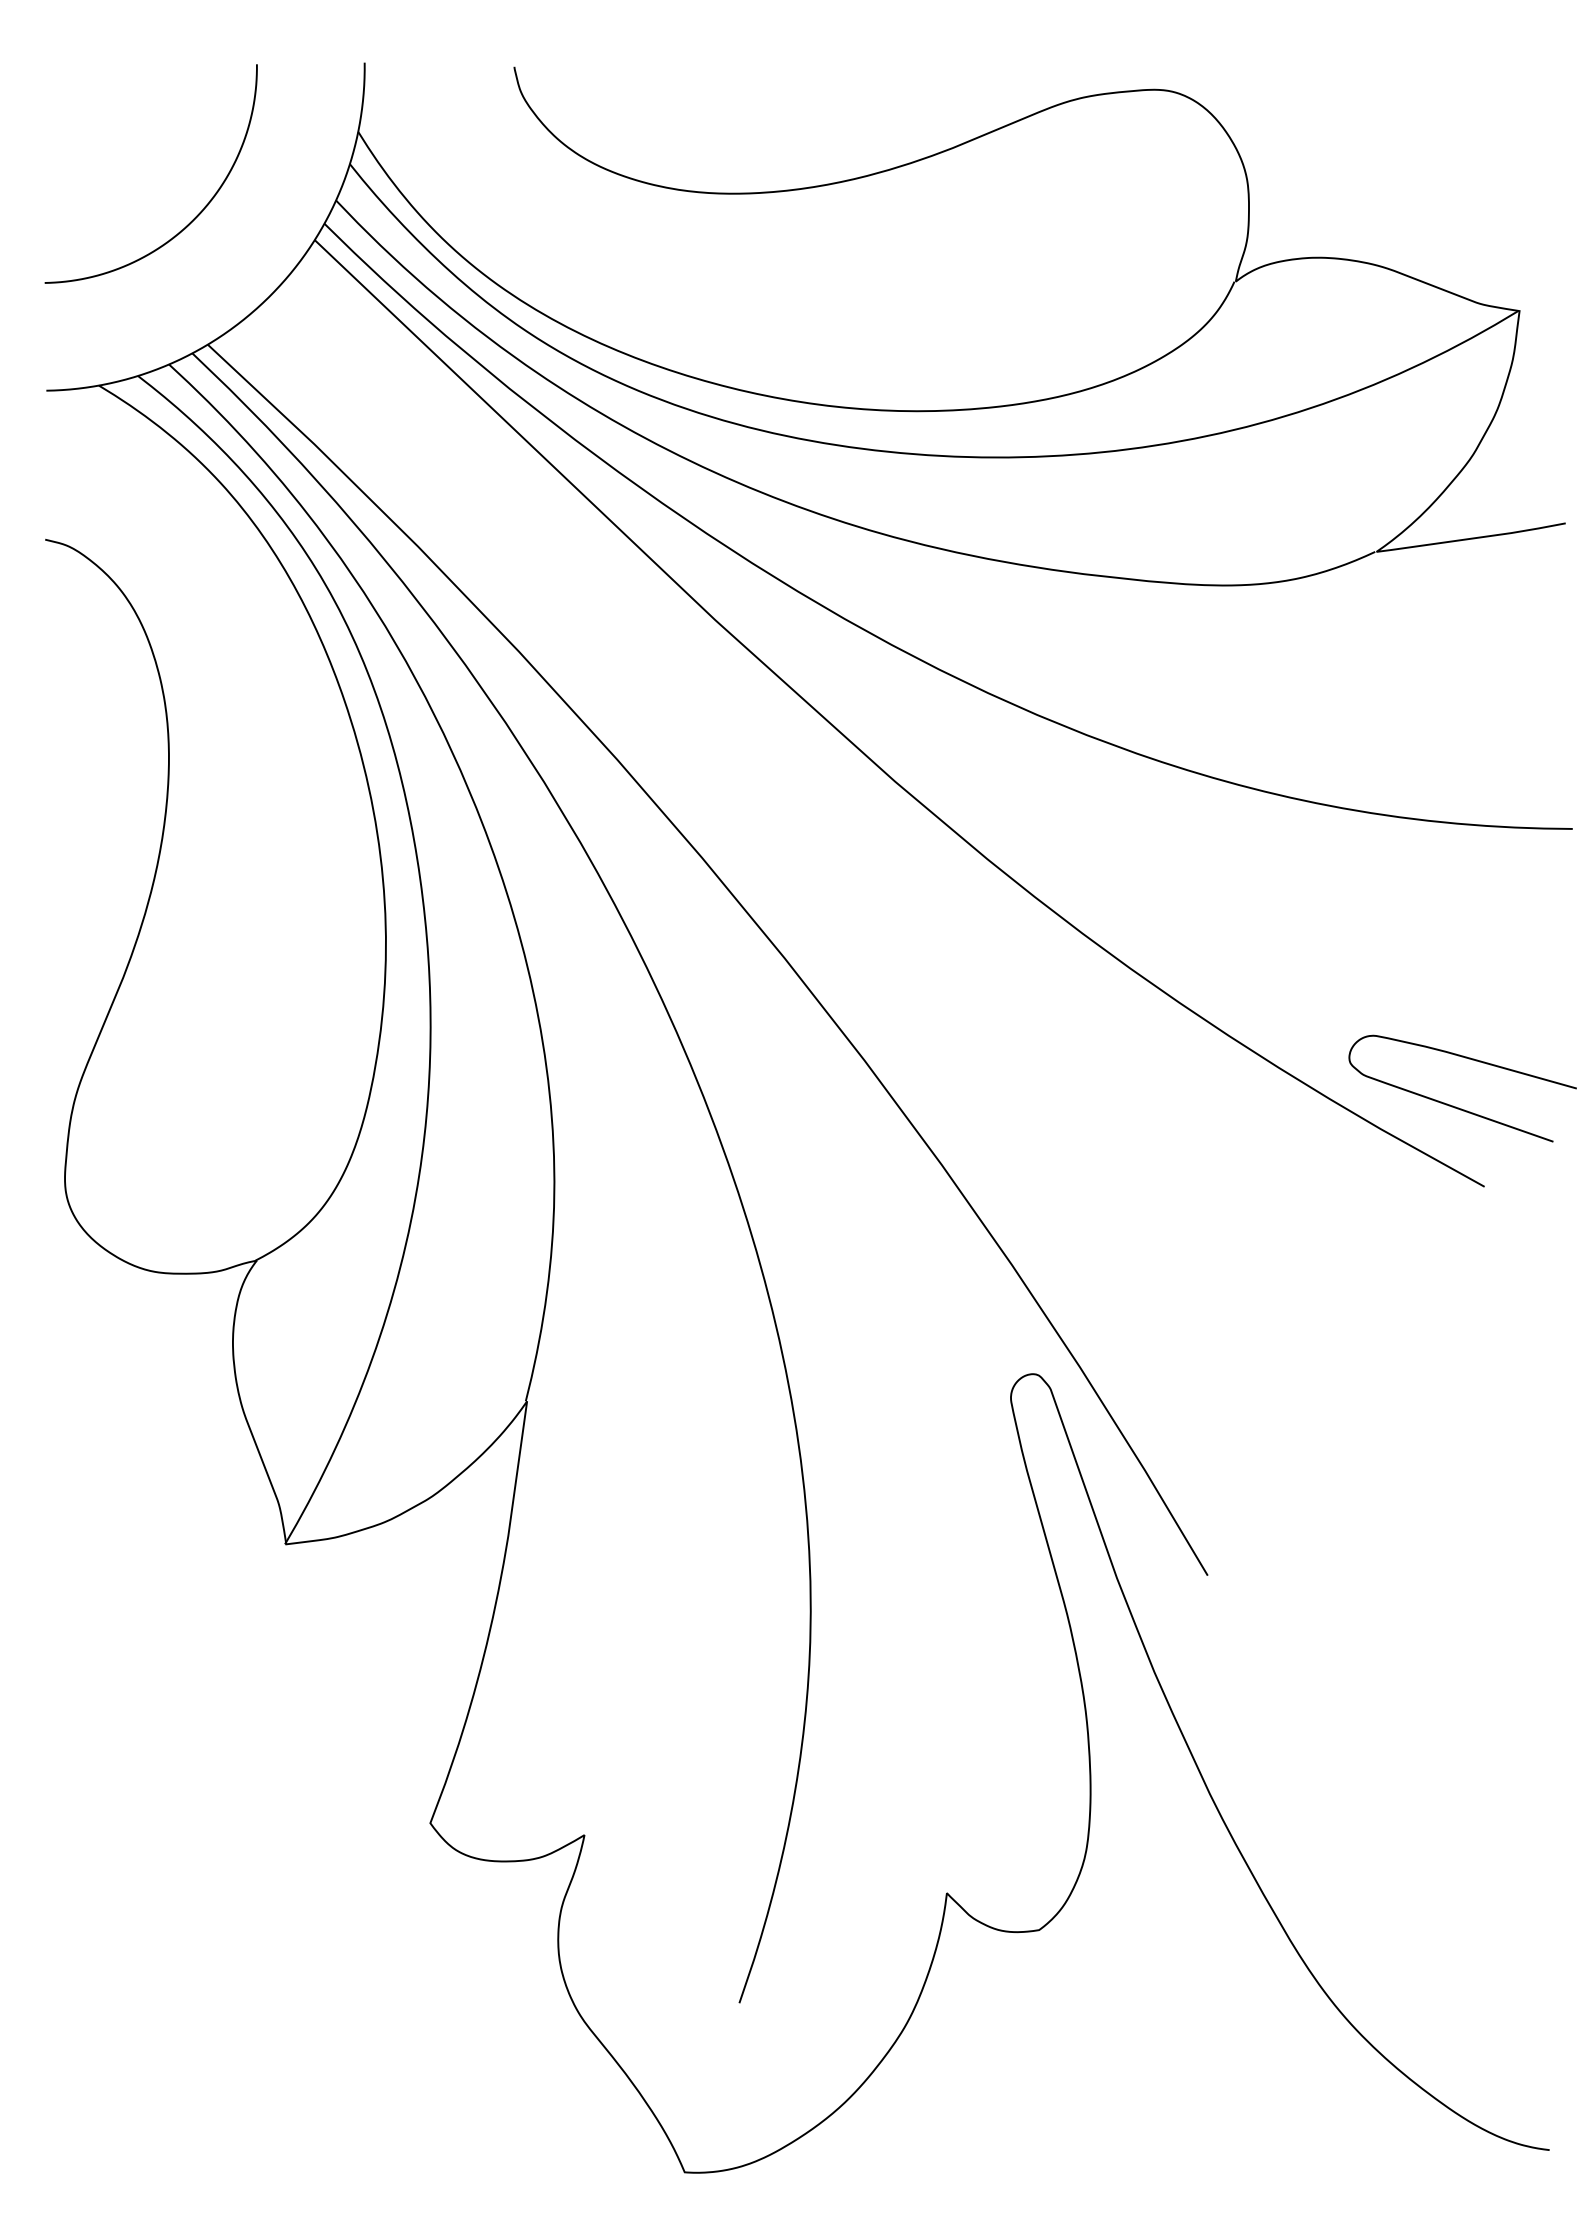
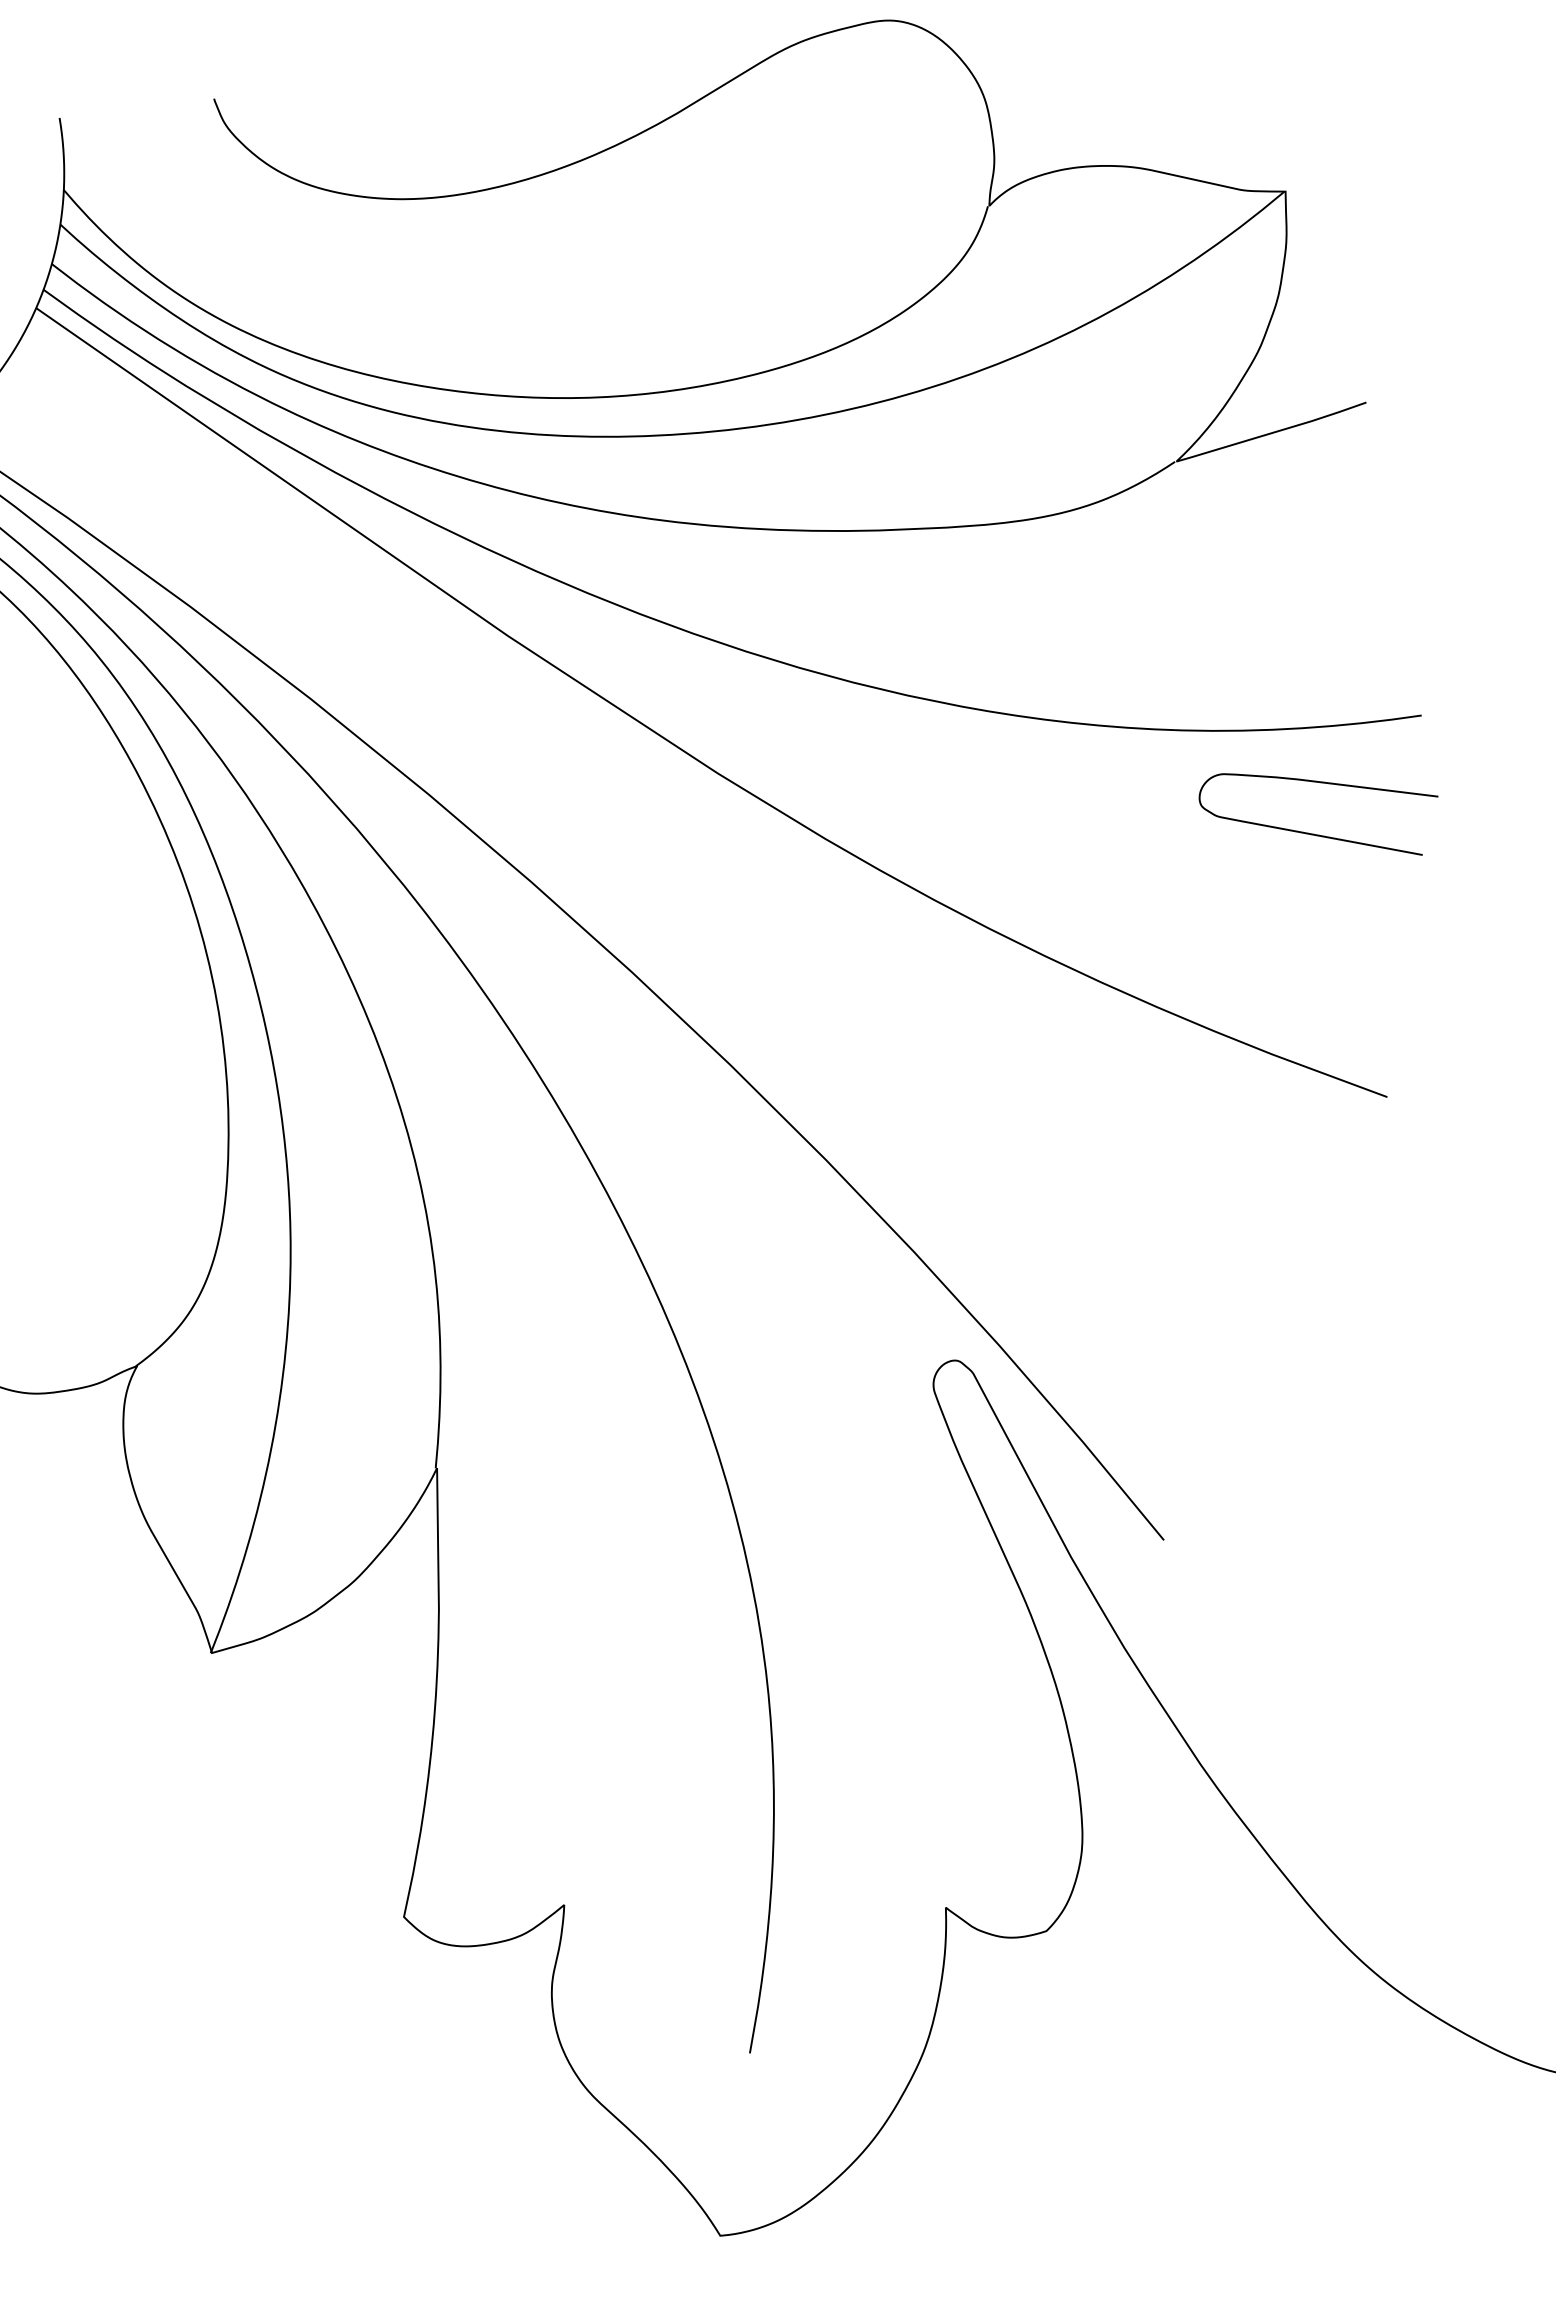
curve: (1456, 1106) -> (1317, 834), moved

